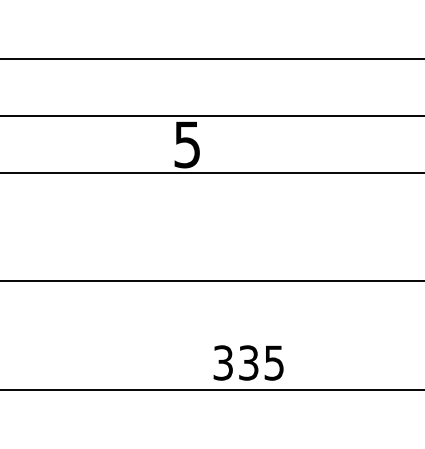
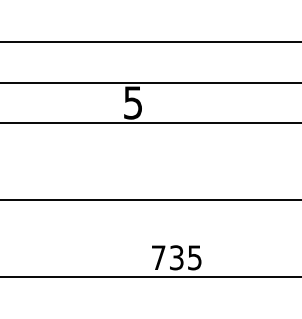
text: (223, 362) -> (158, 257), 335 -> 735

